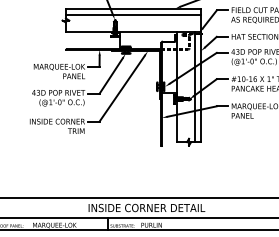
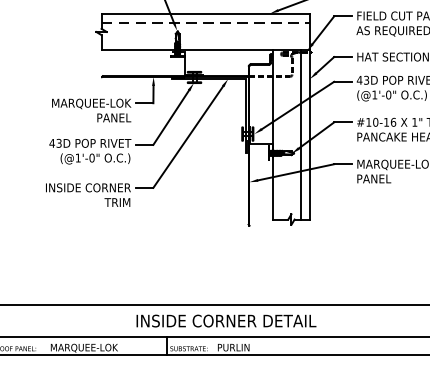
line: (133, 14) -> (205, 22), solid -> dashed

